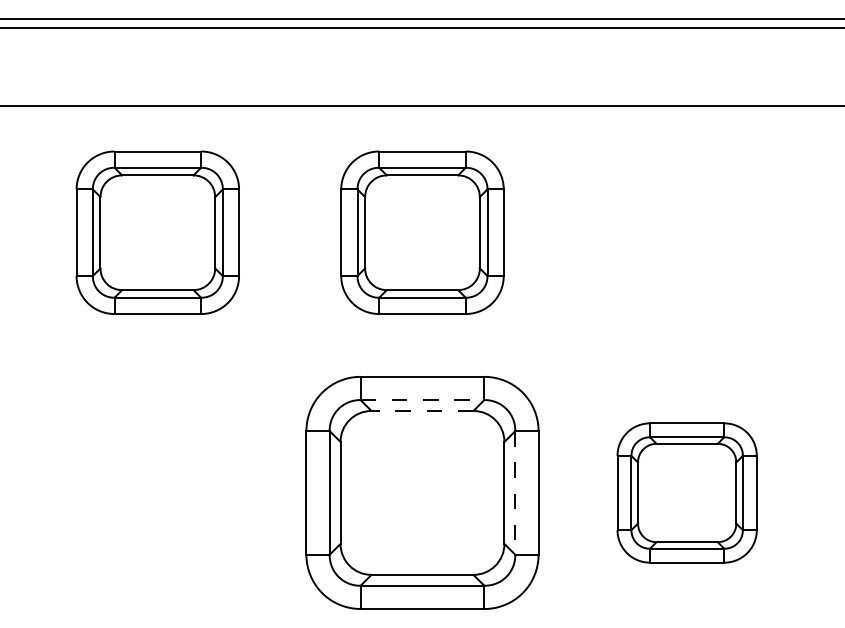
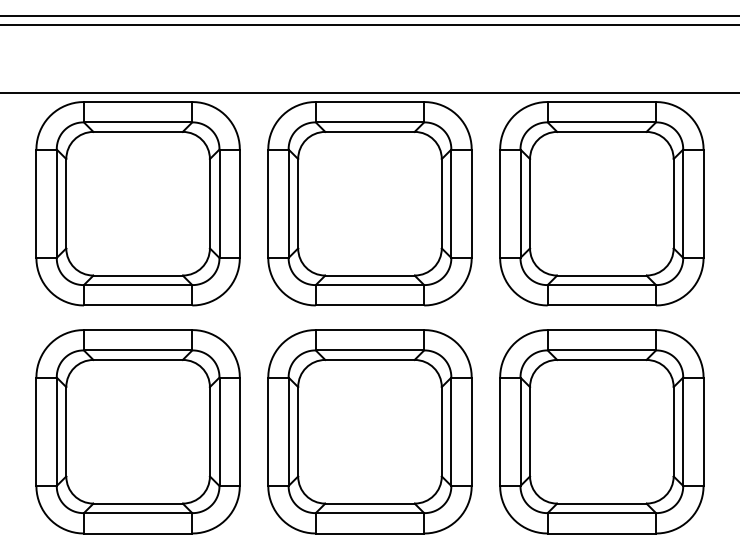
part: (157, 232) -> (137, 203), size x1.43
part: (421, 232) -> (369, 203), size x1.43
part: (686, 232) -> (601, 203), added
line: (423, 400) -> (370, 350), dashed -> solid
line: (421, 410) -> (369, 359), dashed -> solid
part: (157, 492) -> (137, 431), added
part: (686, 492) -> (601, 431), size x1.67
line: (515, 493) -> (451, 432), dashed -> solid

